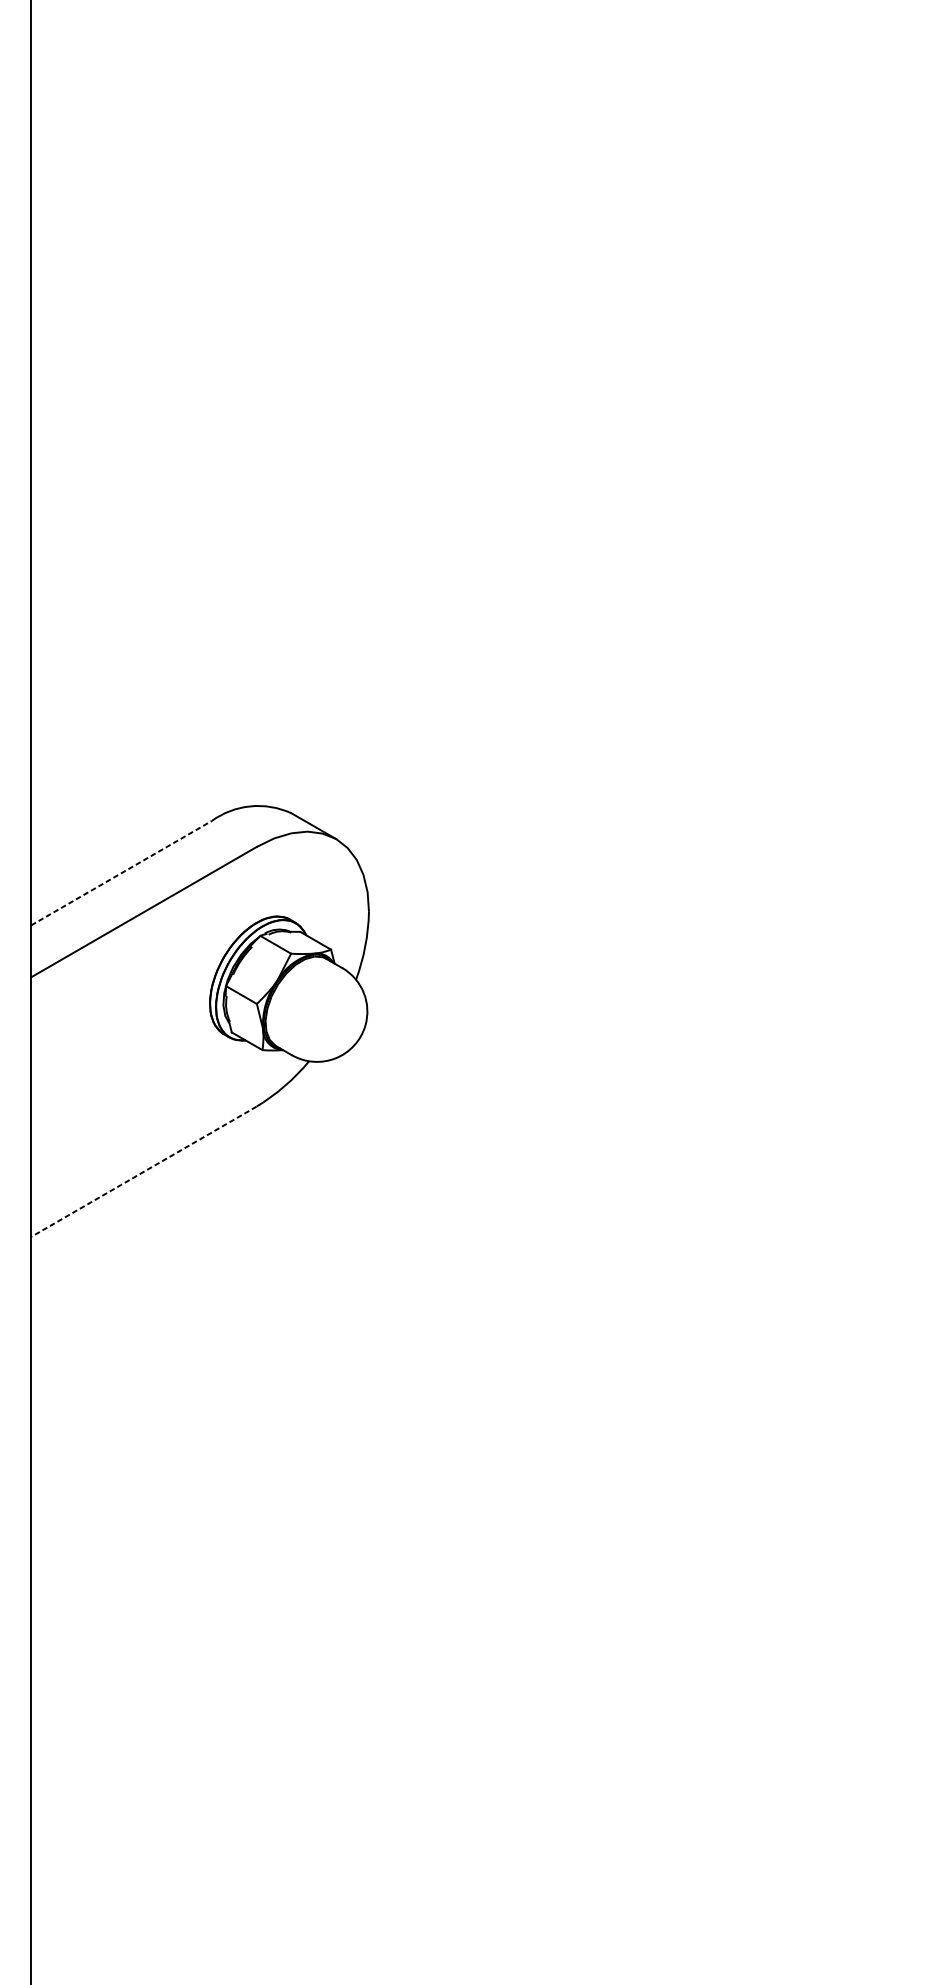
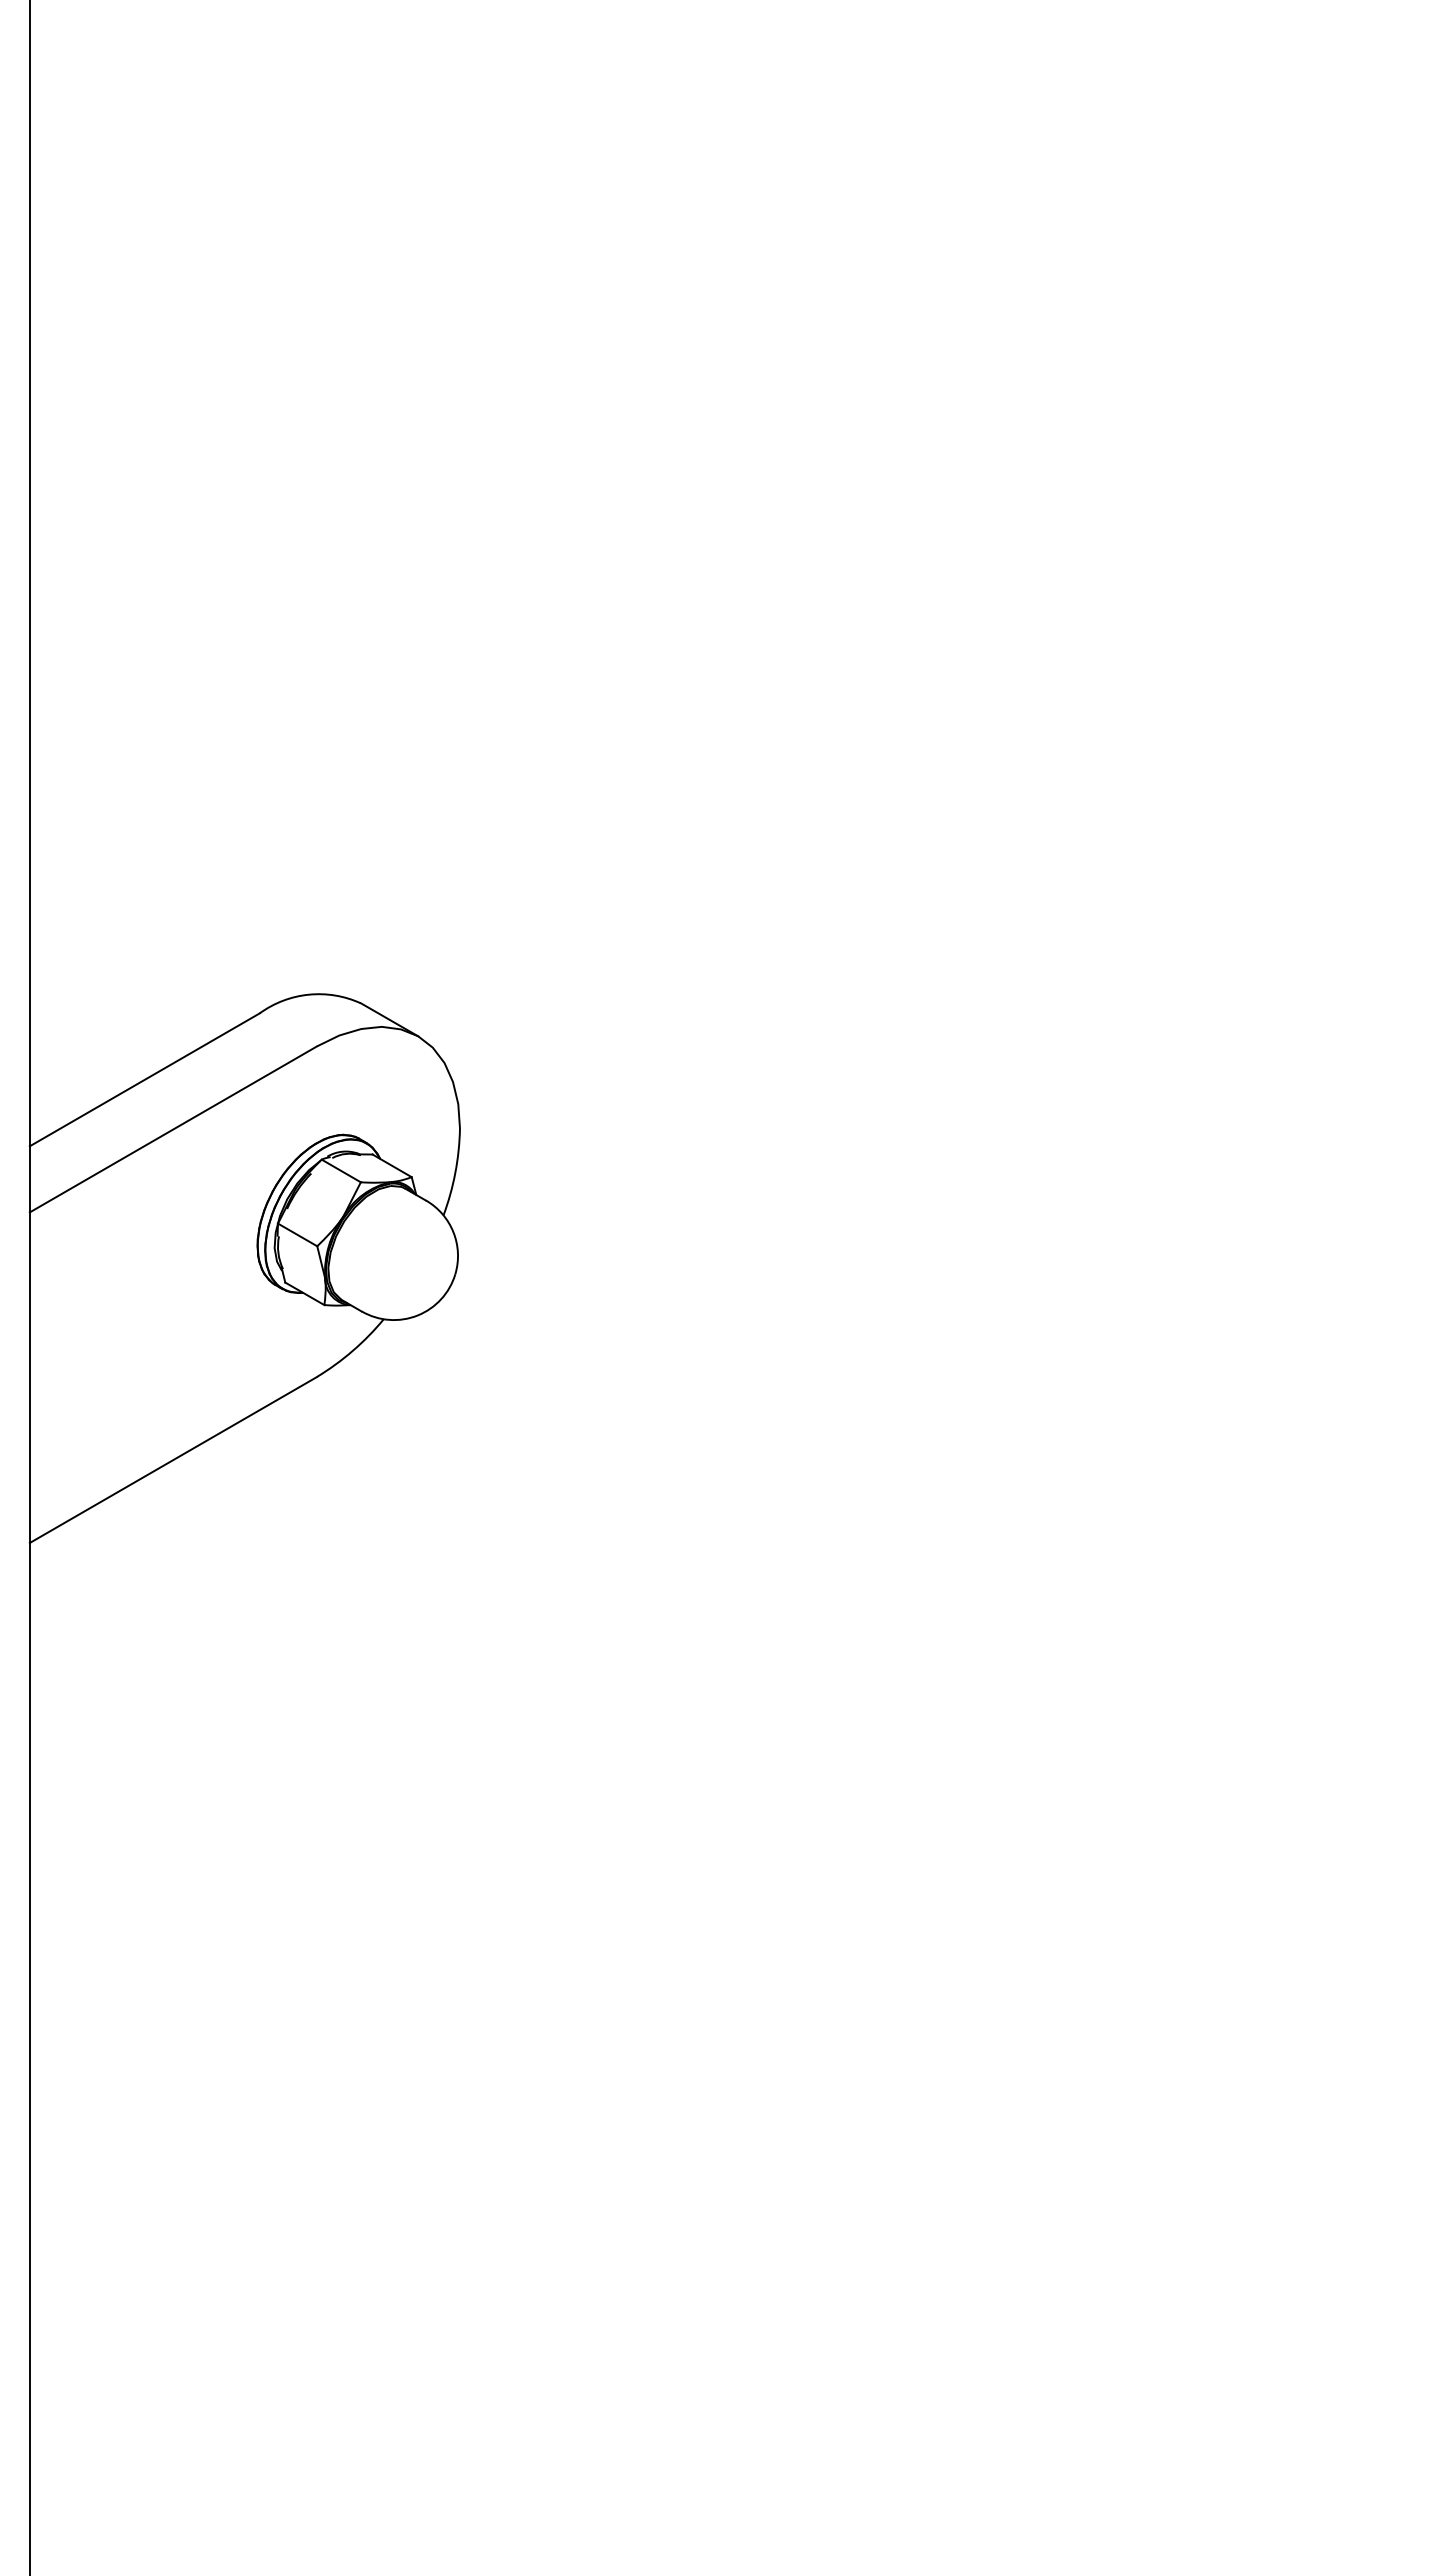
line: (121, 872) -> (144, 1079), dashed -> solid
line: (143, 1172) -> (173, 1460), dashed -> solid

